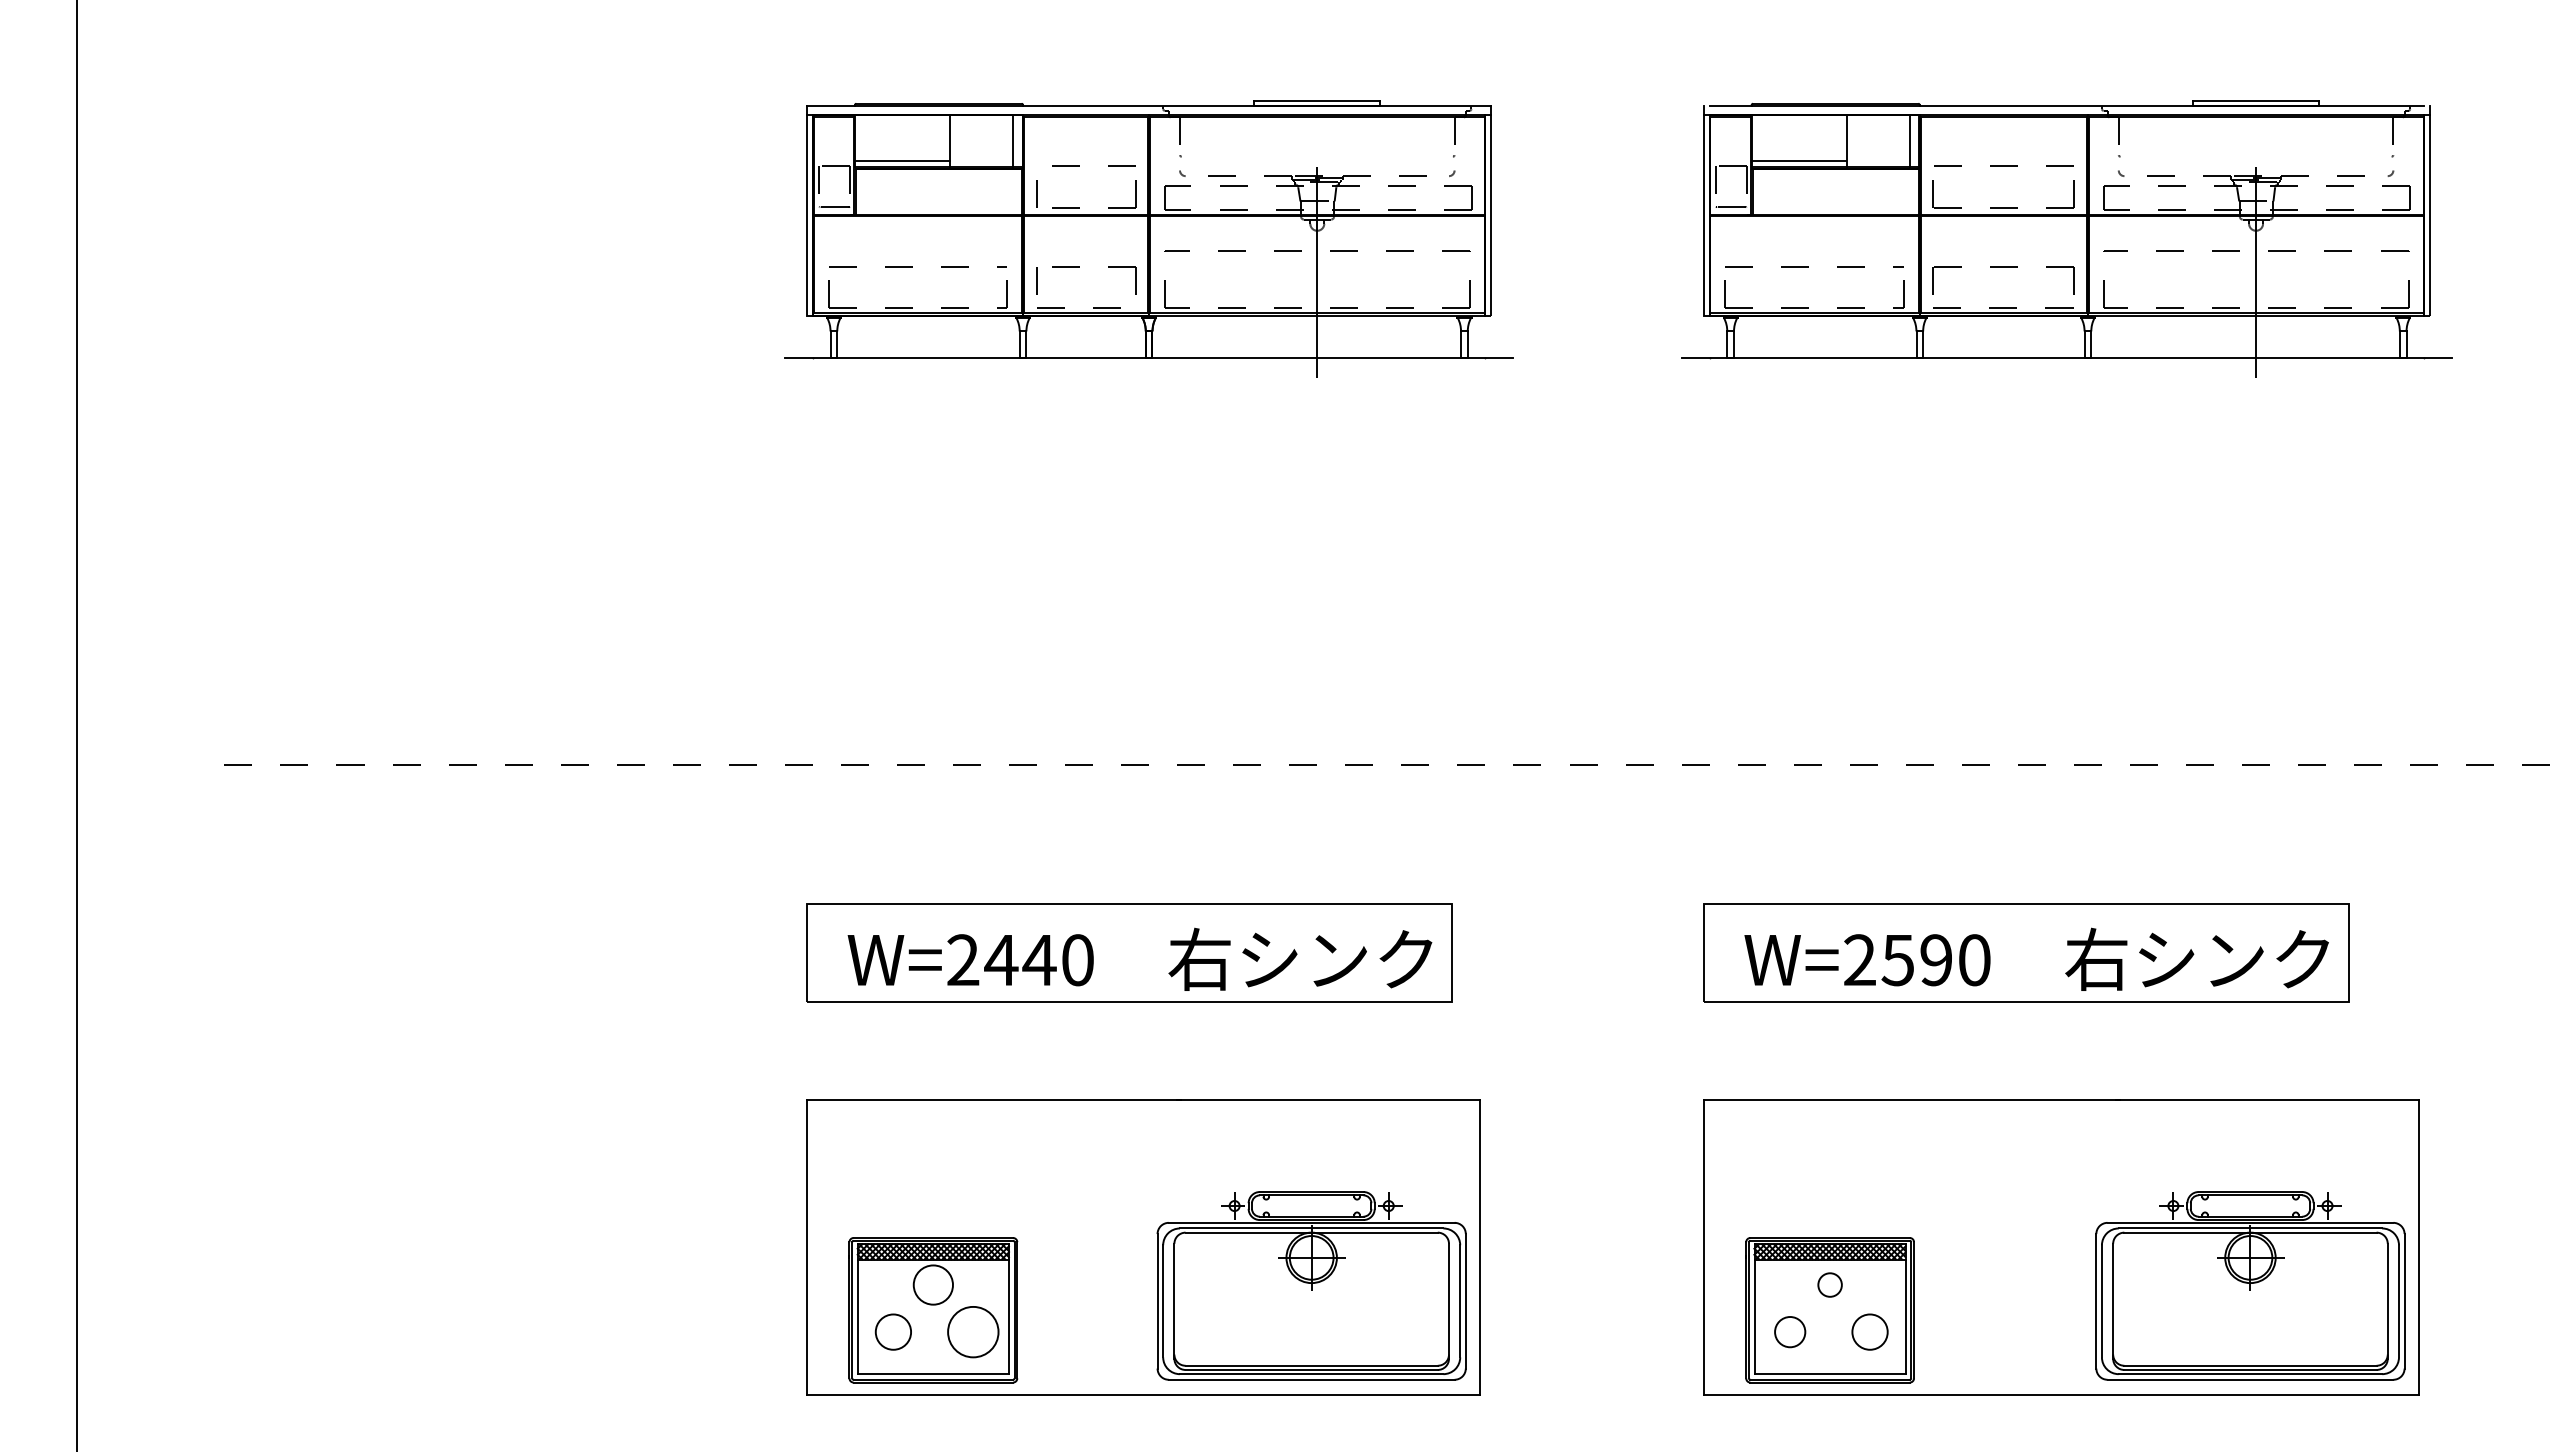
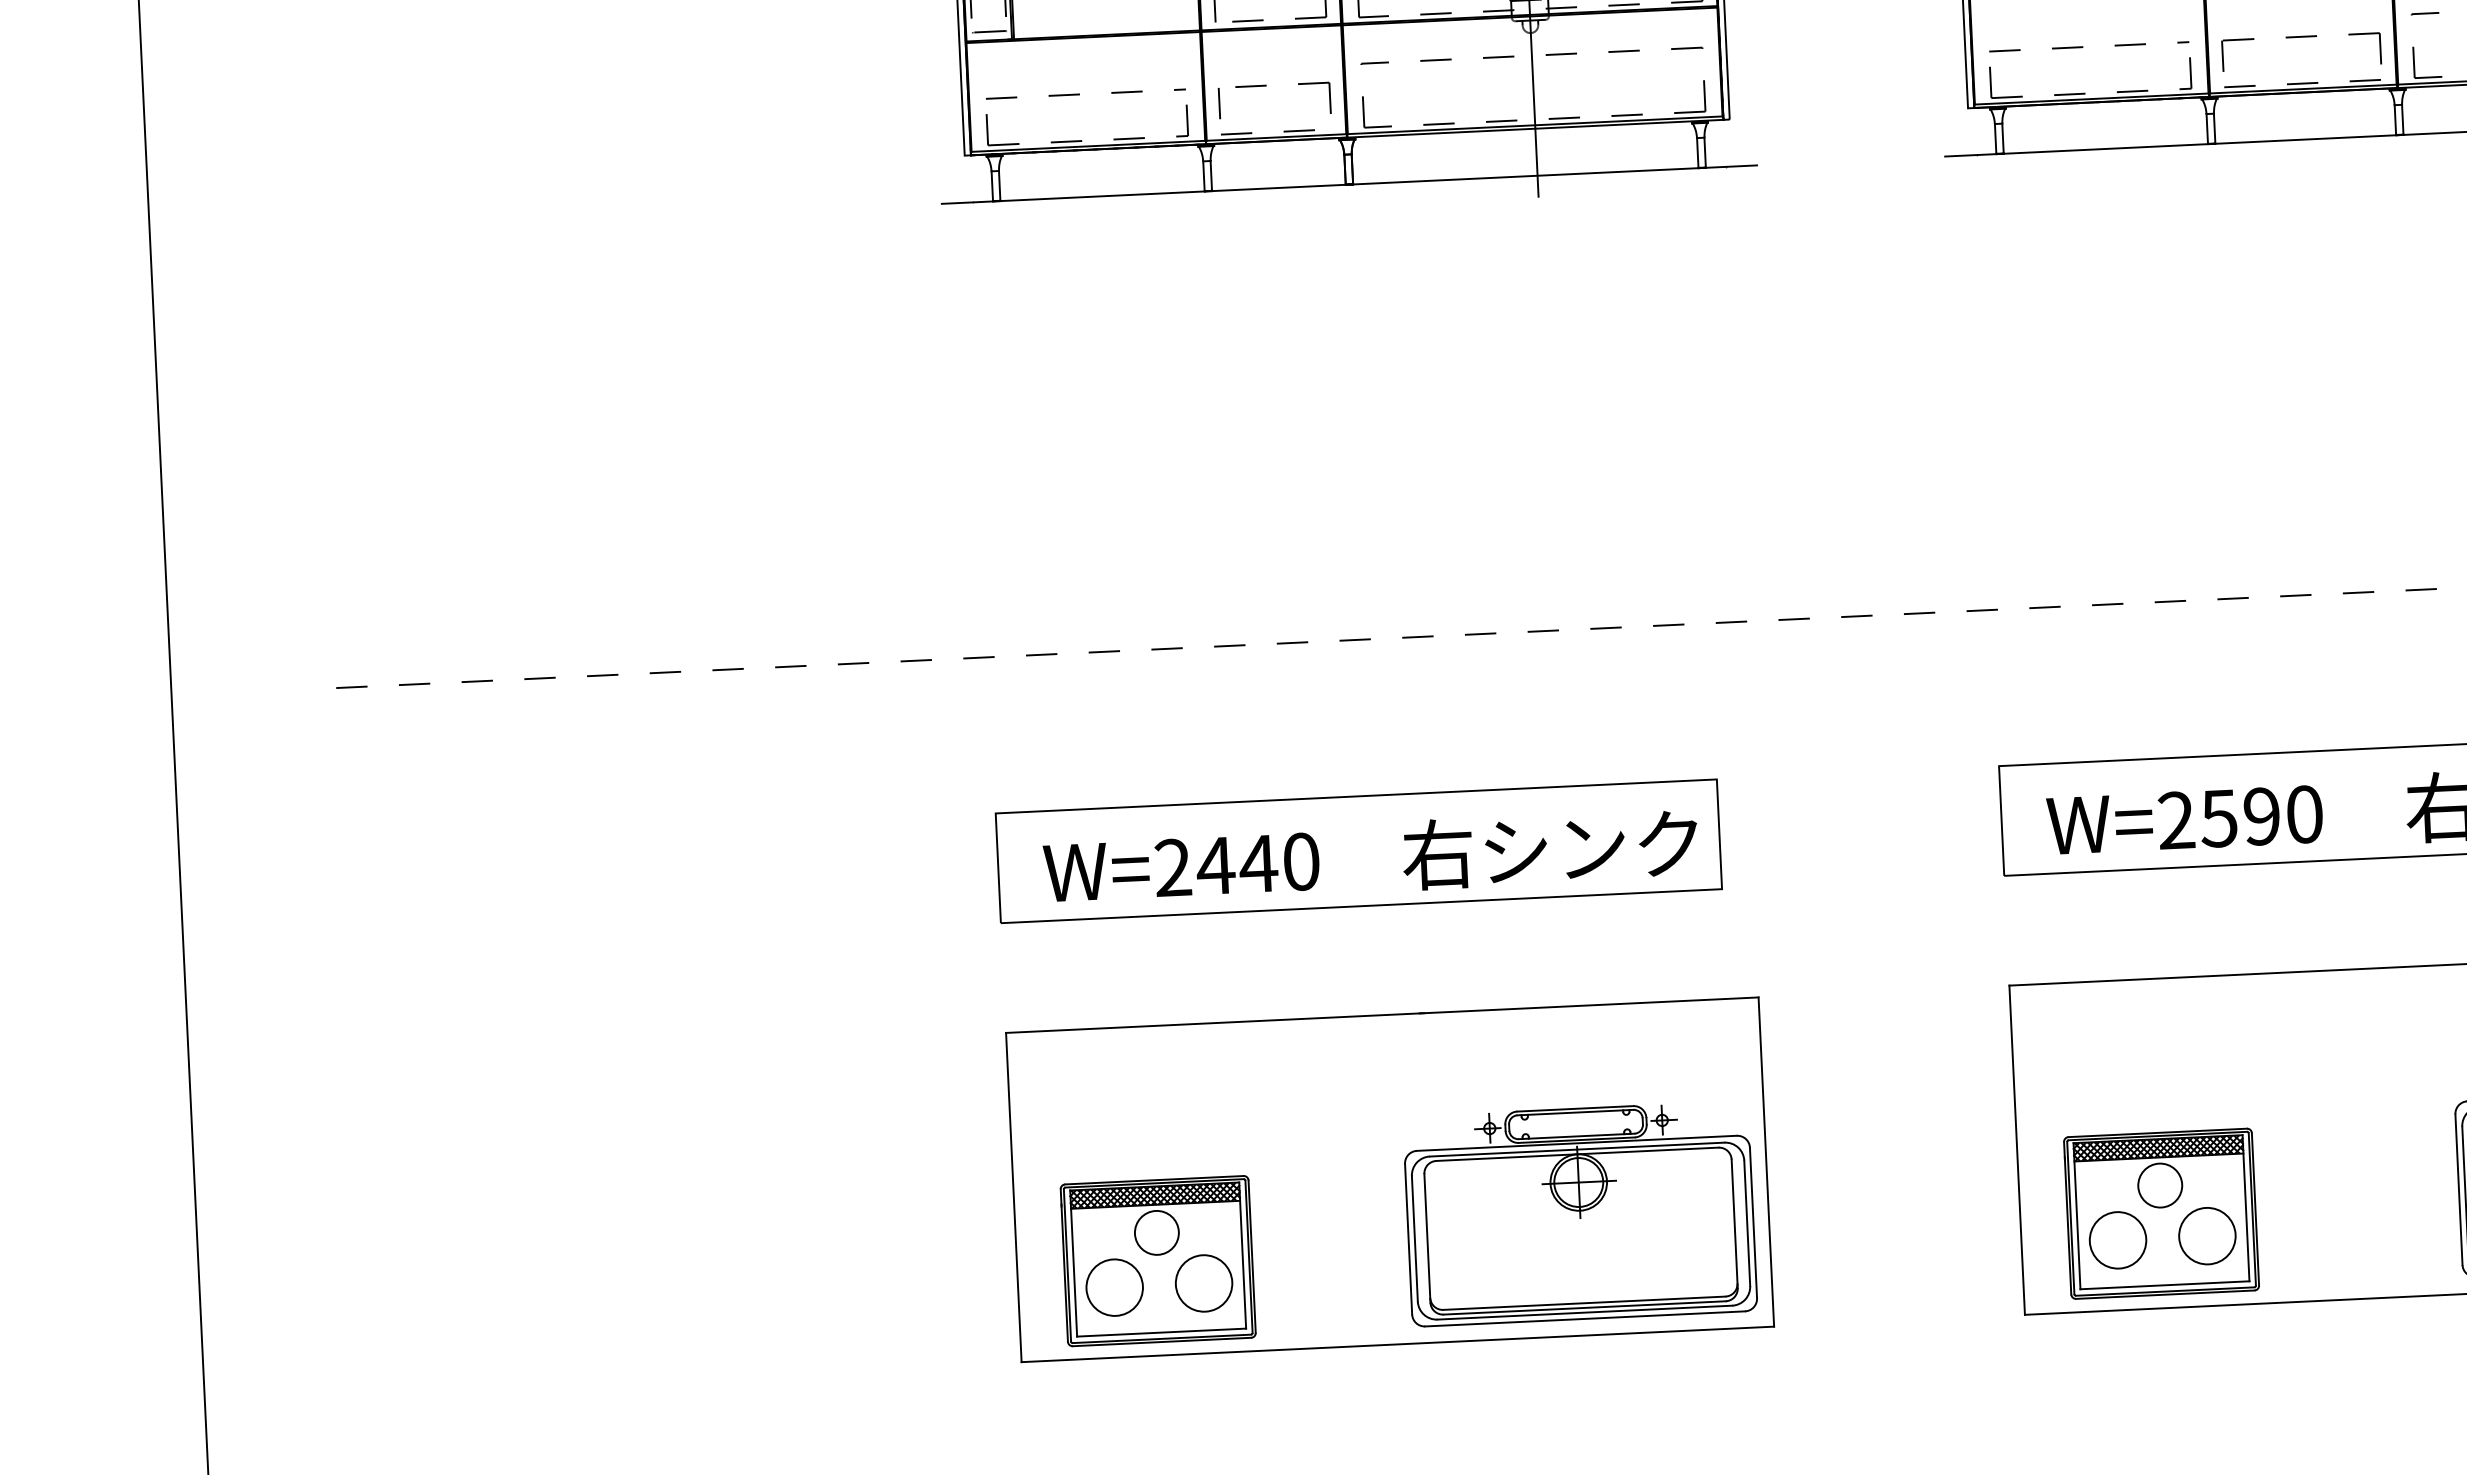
circle: (1829, 1284) -> (2159, 1184), size x1.67
circle: (893, 1331) -> (1114, 1286), size x1.43
circle: (1789, 1331) -> (2117, 1239), size x1.67
circle: (1869, 1331) -> (2206, 1235), size x1.43

